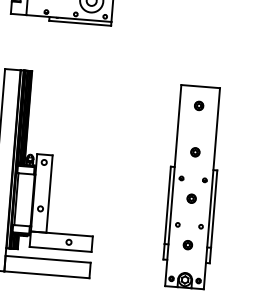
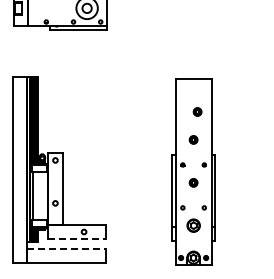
part: (199, 105) -> (197, 111), moved
part: (187, 244) -> (193, 225), size x1.6
line: (60, 249) -> (76, 239), solid -> dashed
line: (48, 259) -> (66, 249), solid -> dashed

